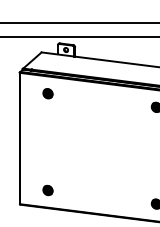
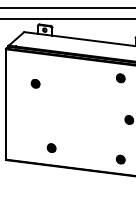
part: (47, 93) -> (35, 83), moved
part: (47, 189) -> (51, 147), moved

